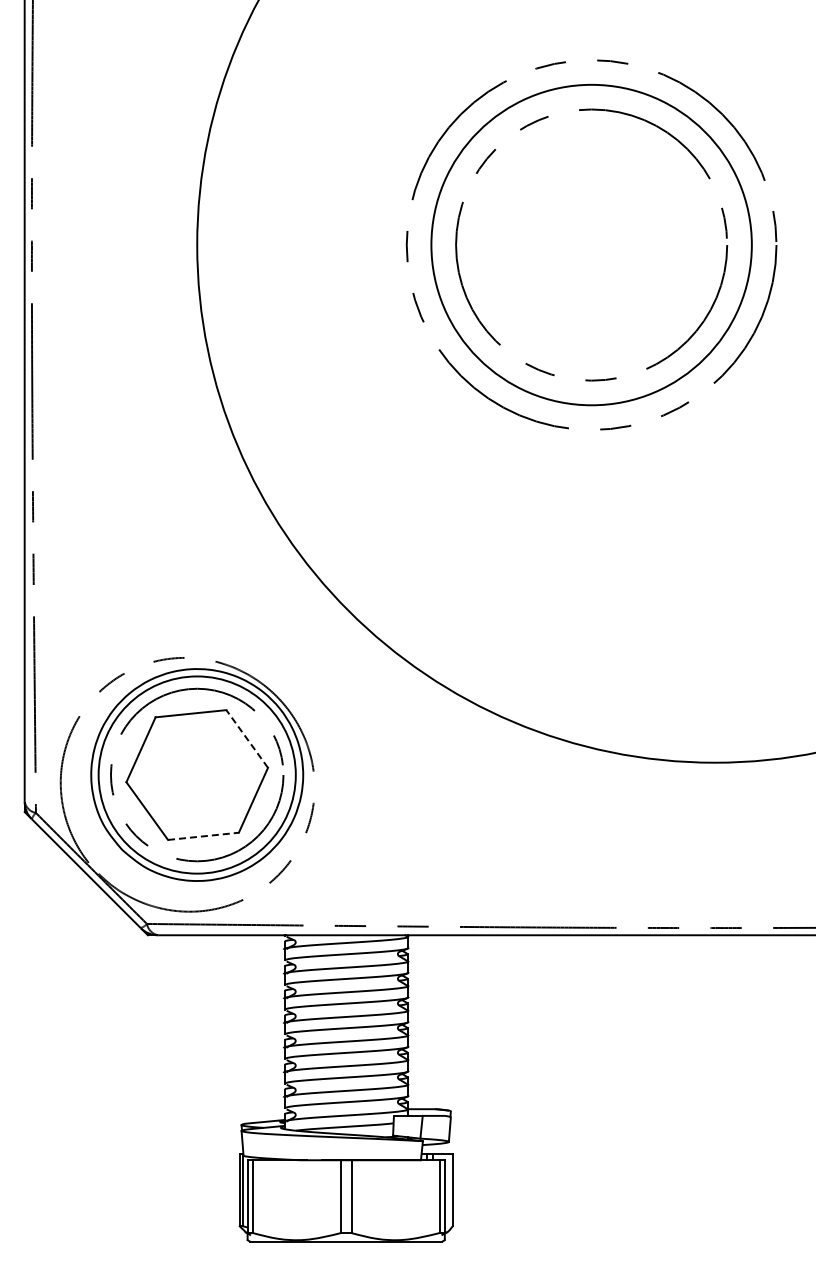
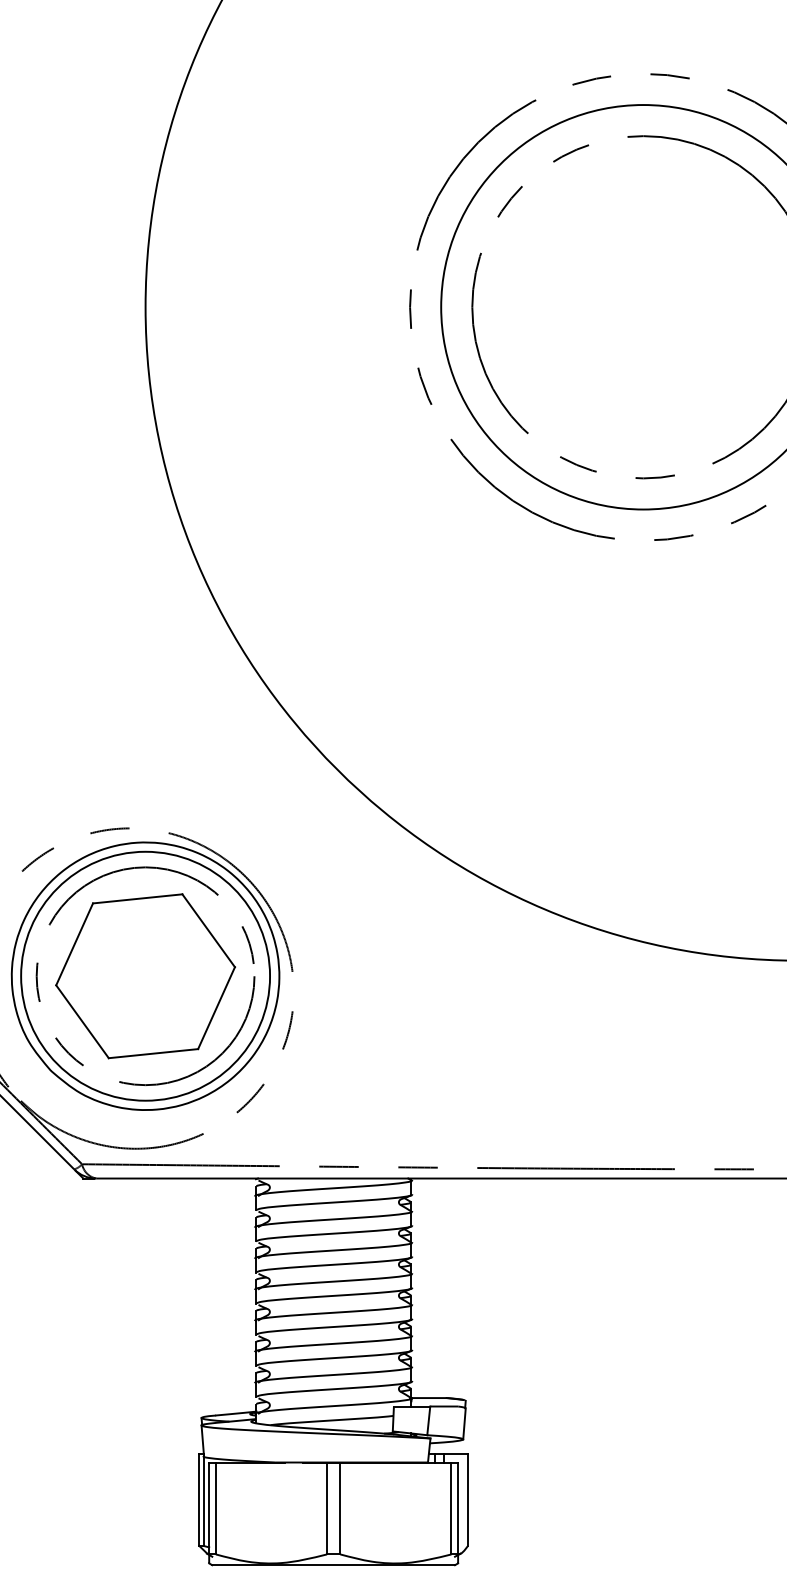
line: (247, 738) -> (209, 930), dashed -> solid
line: (203, 836) -> (153, 1053), dashed -> solid

